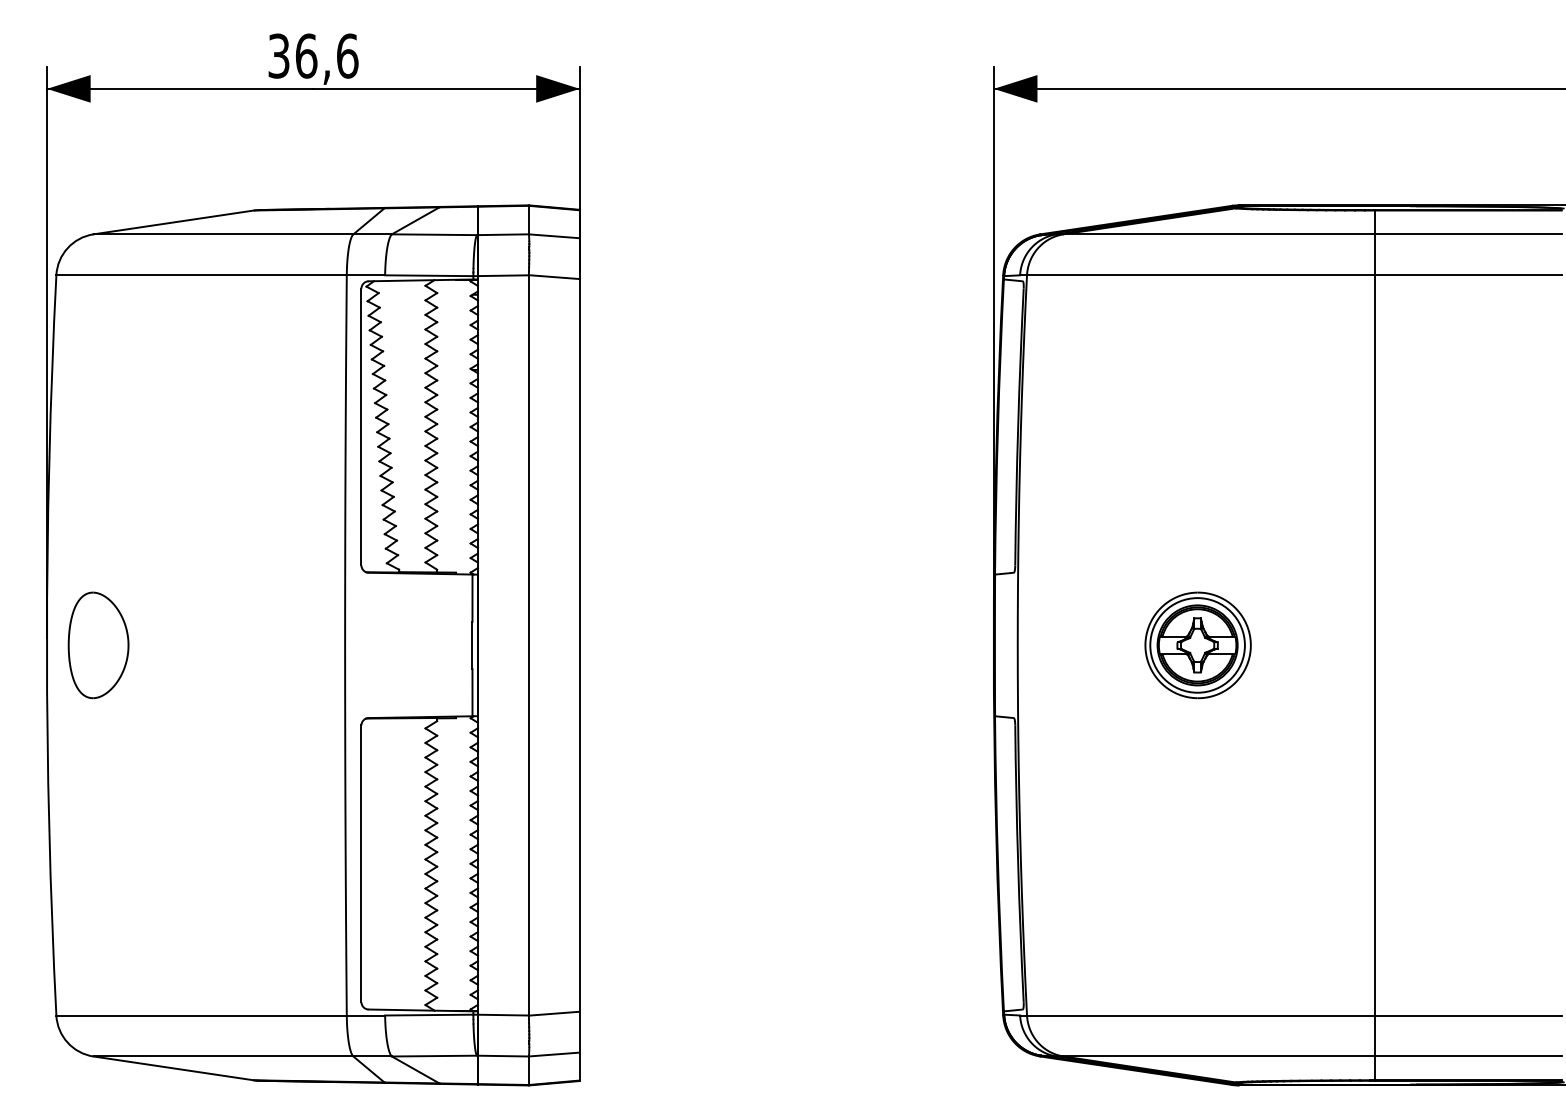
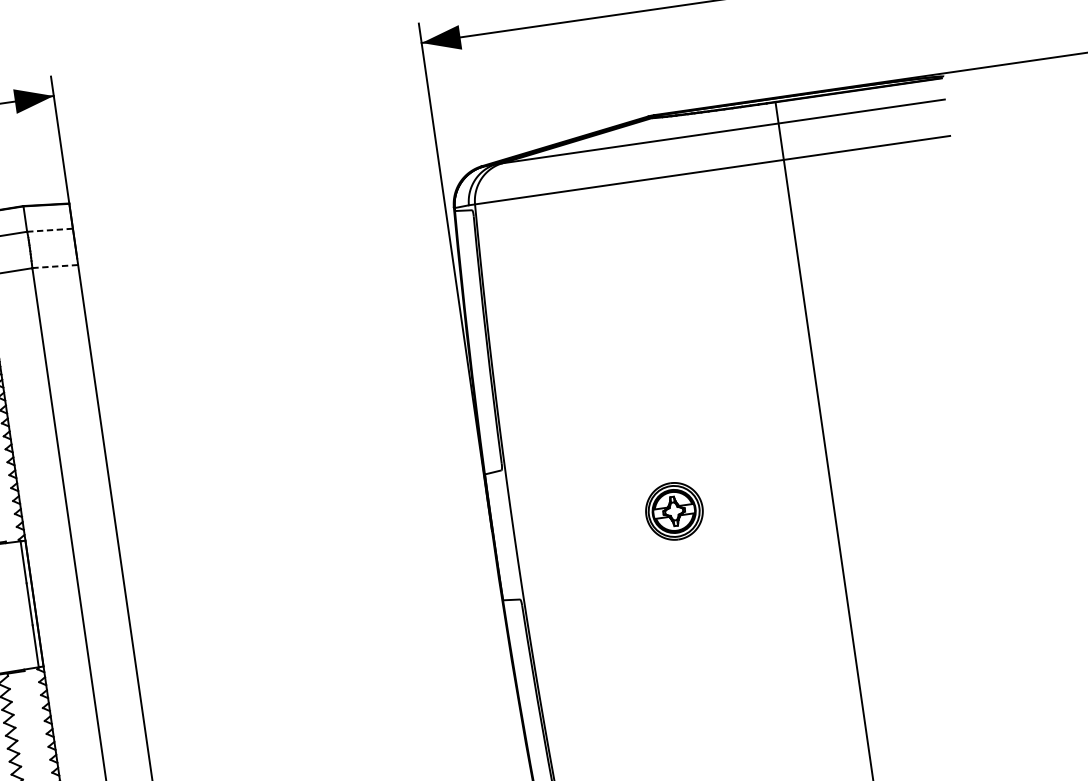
line: (554, 236) -> (50, 230), solid -> dashed
line: (554, 277) -> (55, 266), solid -> dashed
part: (1197, 645) -> (673, 511), size x0.6

